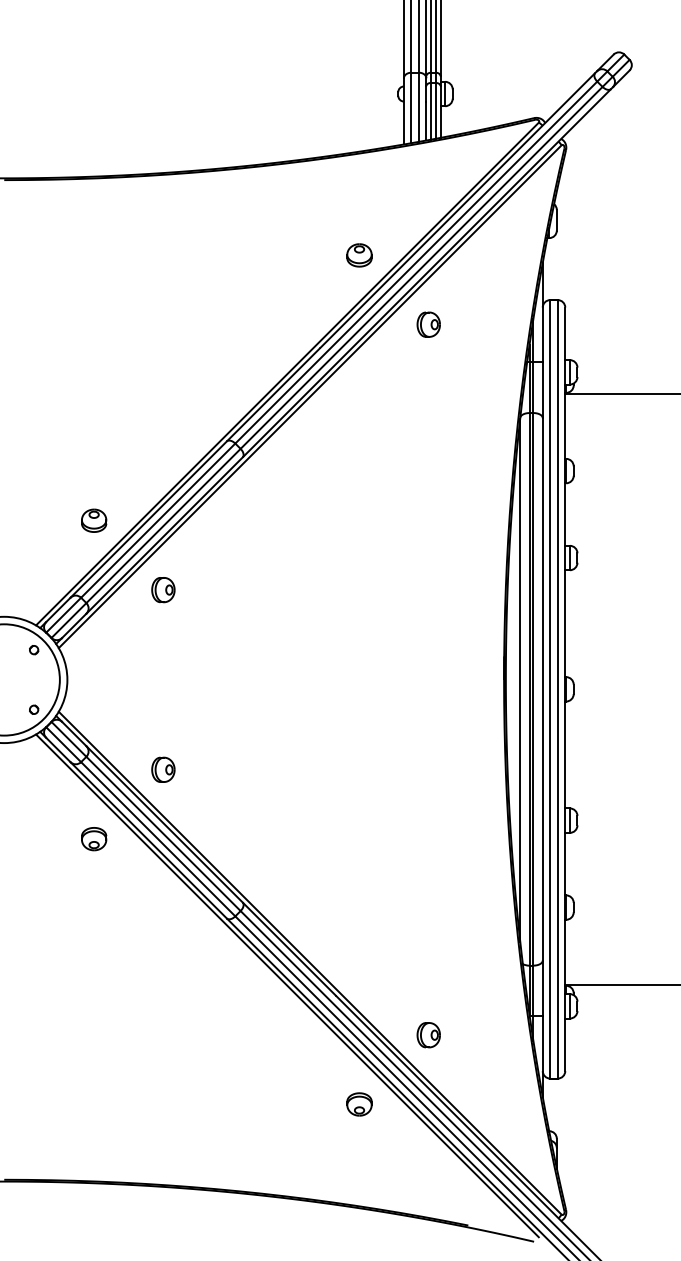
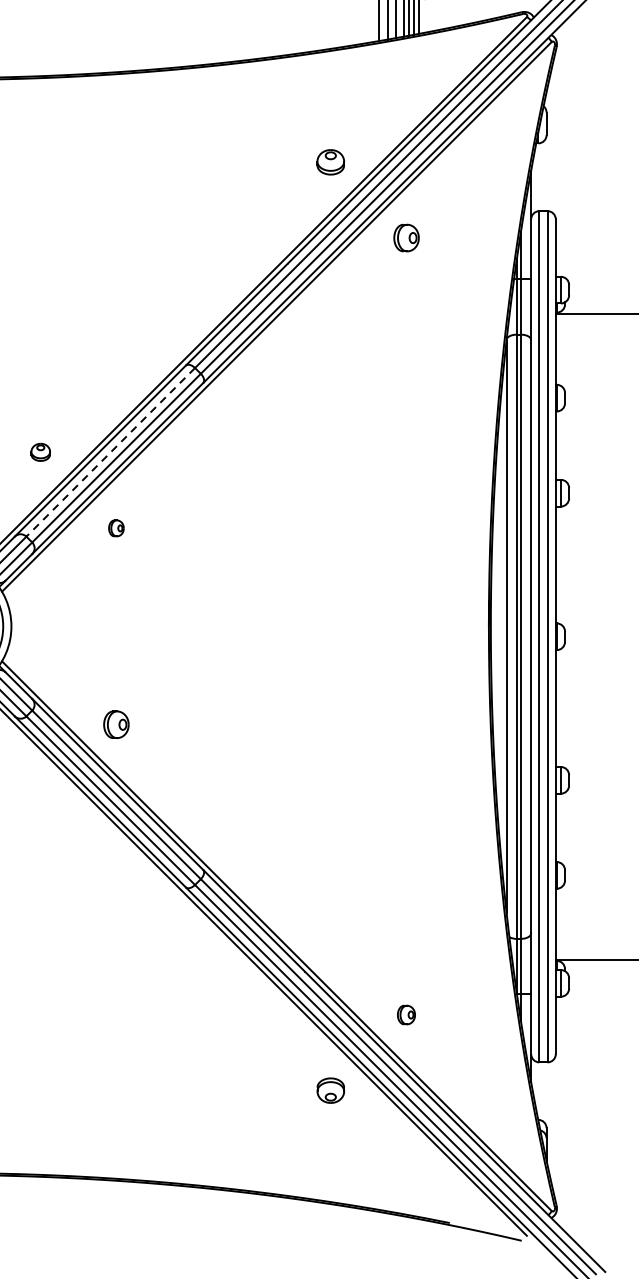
part: (94, 520) -> (41, 452), size x0.7
line: (157, 521) -> (109, 453), solid -> dashed
part: (163, 590) -> (116, 528), size x0.6
part: (94, 839) -> (41, 800), removed
part: (428, 1035) -> (406, 1015), size x0.7

